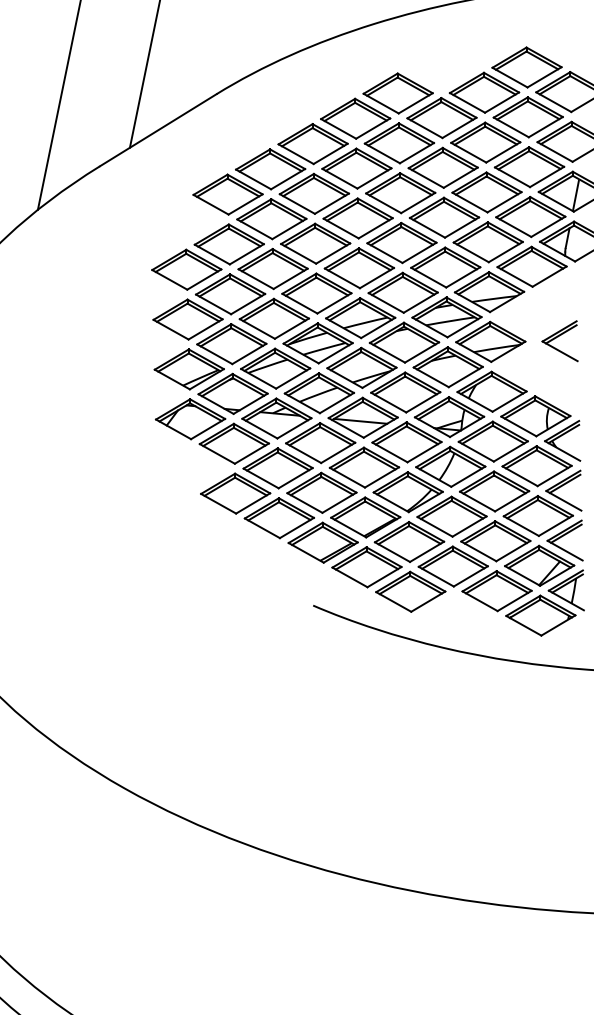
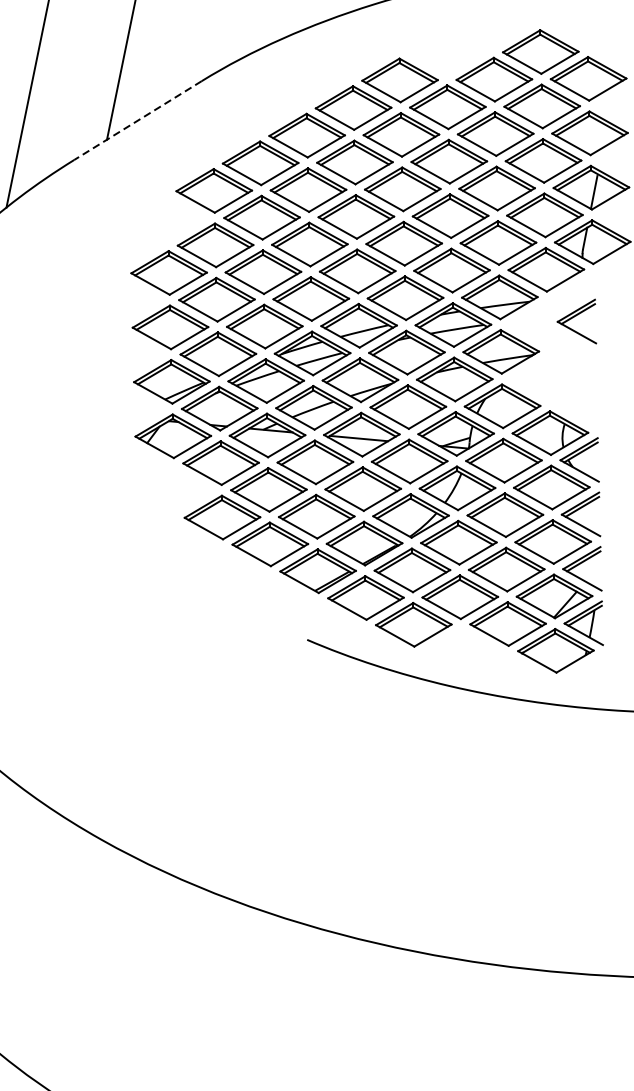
line: (158, 130) -> (138, 120), solid -> dashed
part: (559, 341) -> (576, 321), moved

